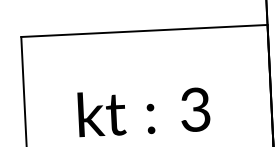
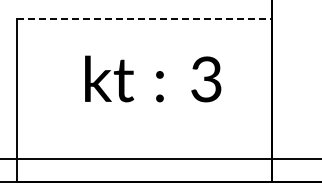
line: (144, 31) -> (144, 19), solid -> dashed
text: (144, 111) -> (153, 78), moved

